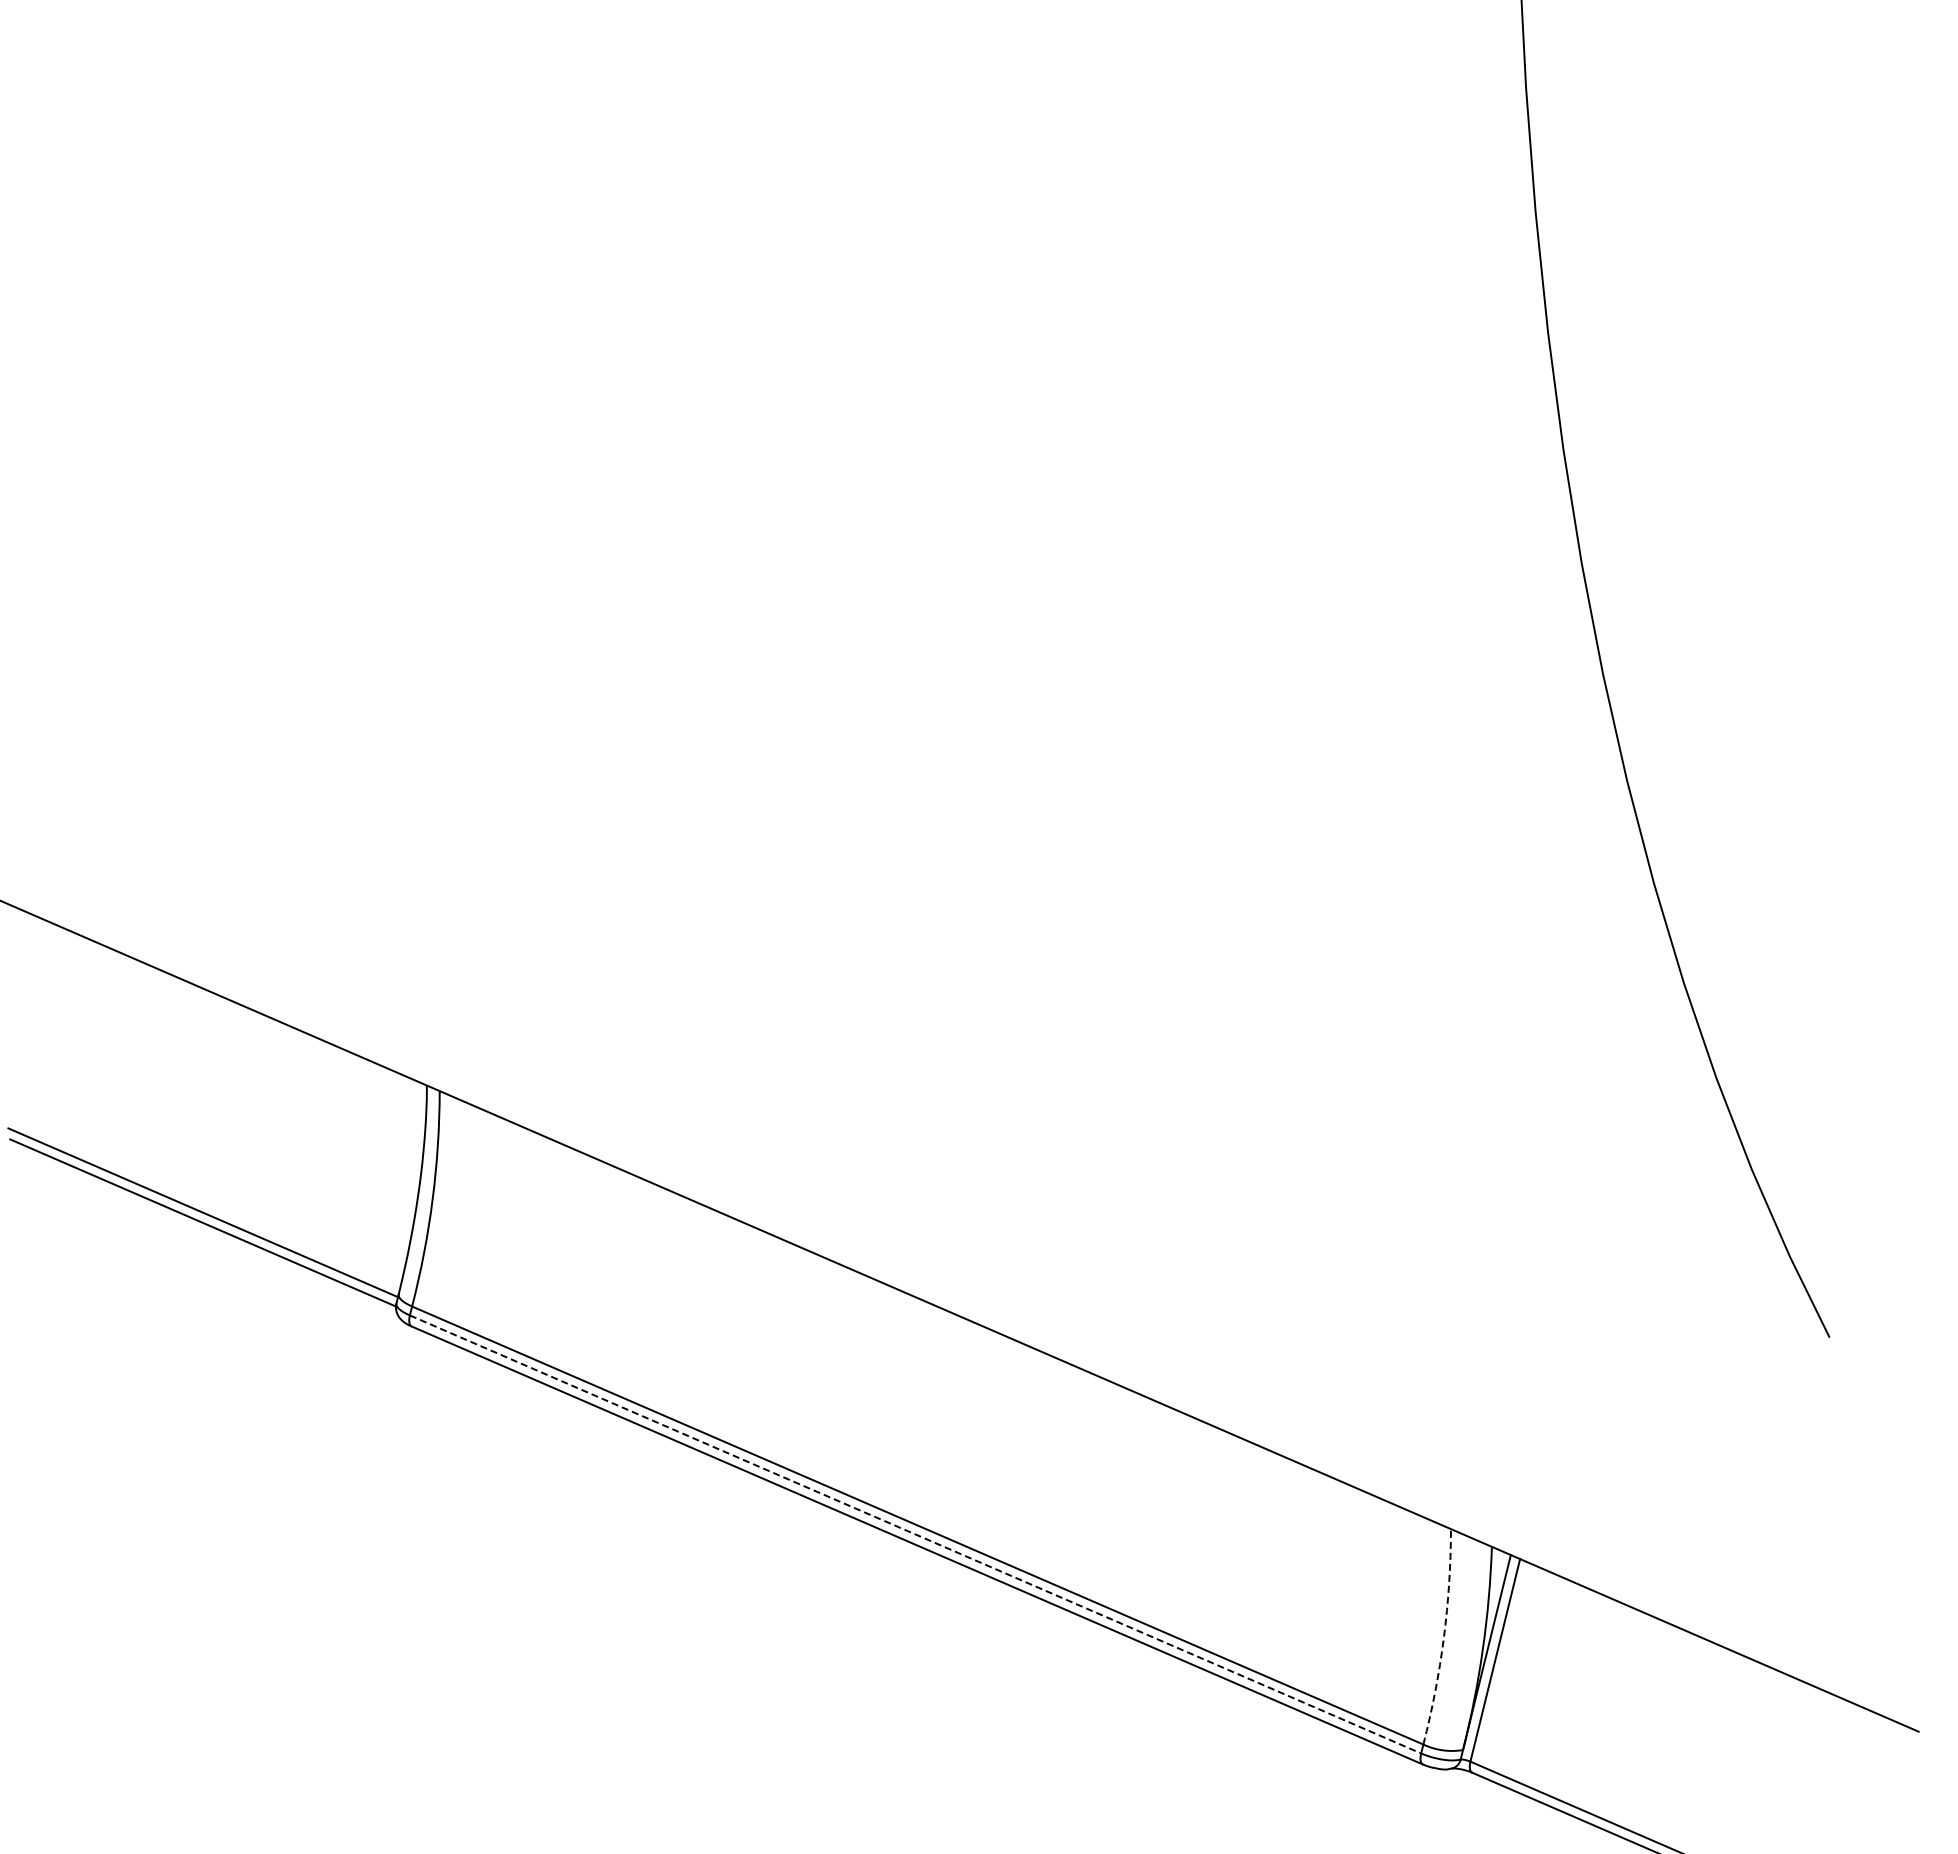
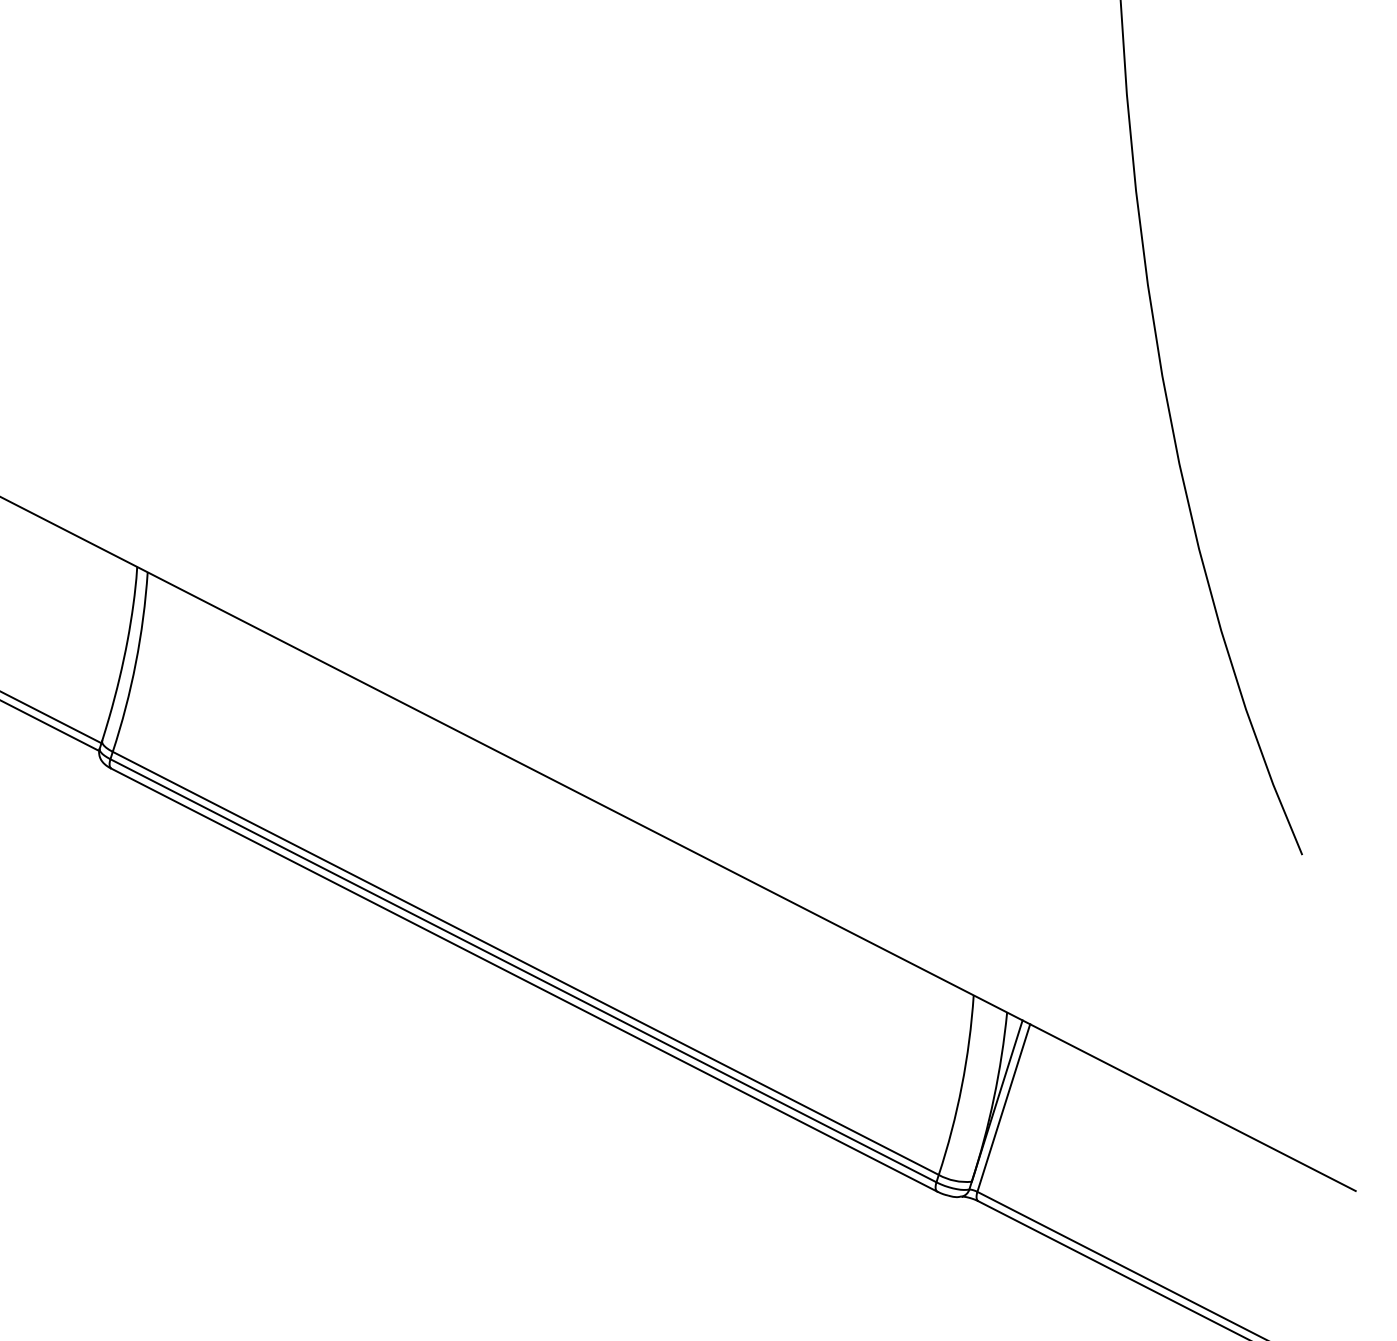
line: (916, 1534) -> (524, 970), dashed -> solid
arc: (1443, 1637) -> (961, 1086), dashed -> solid

